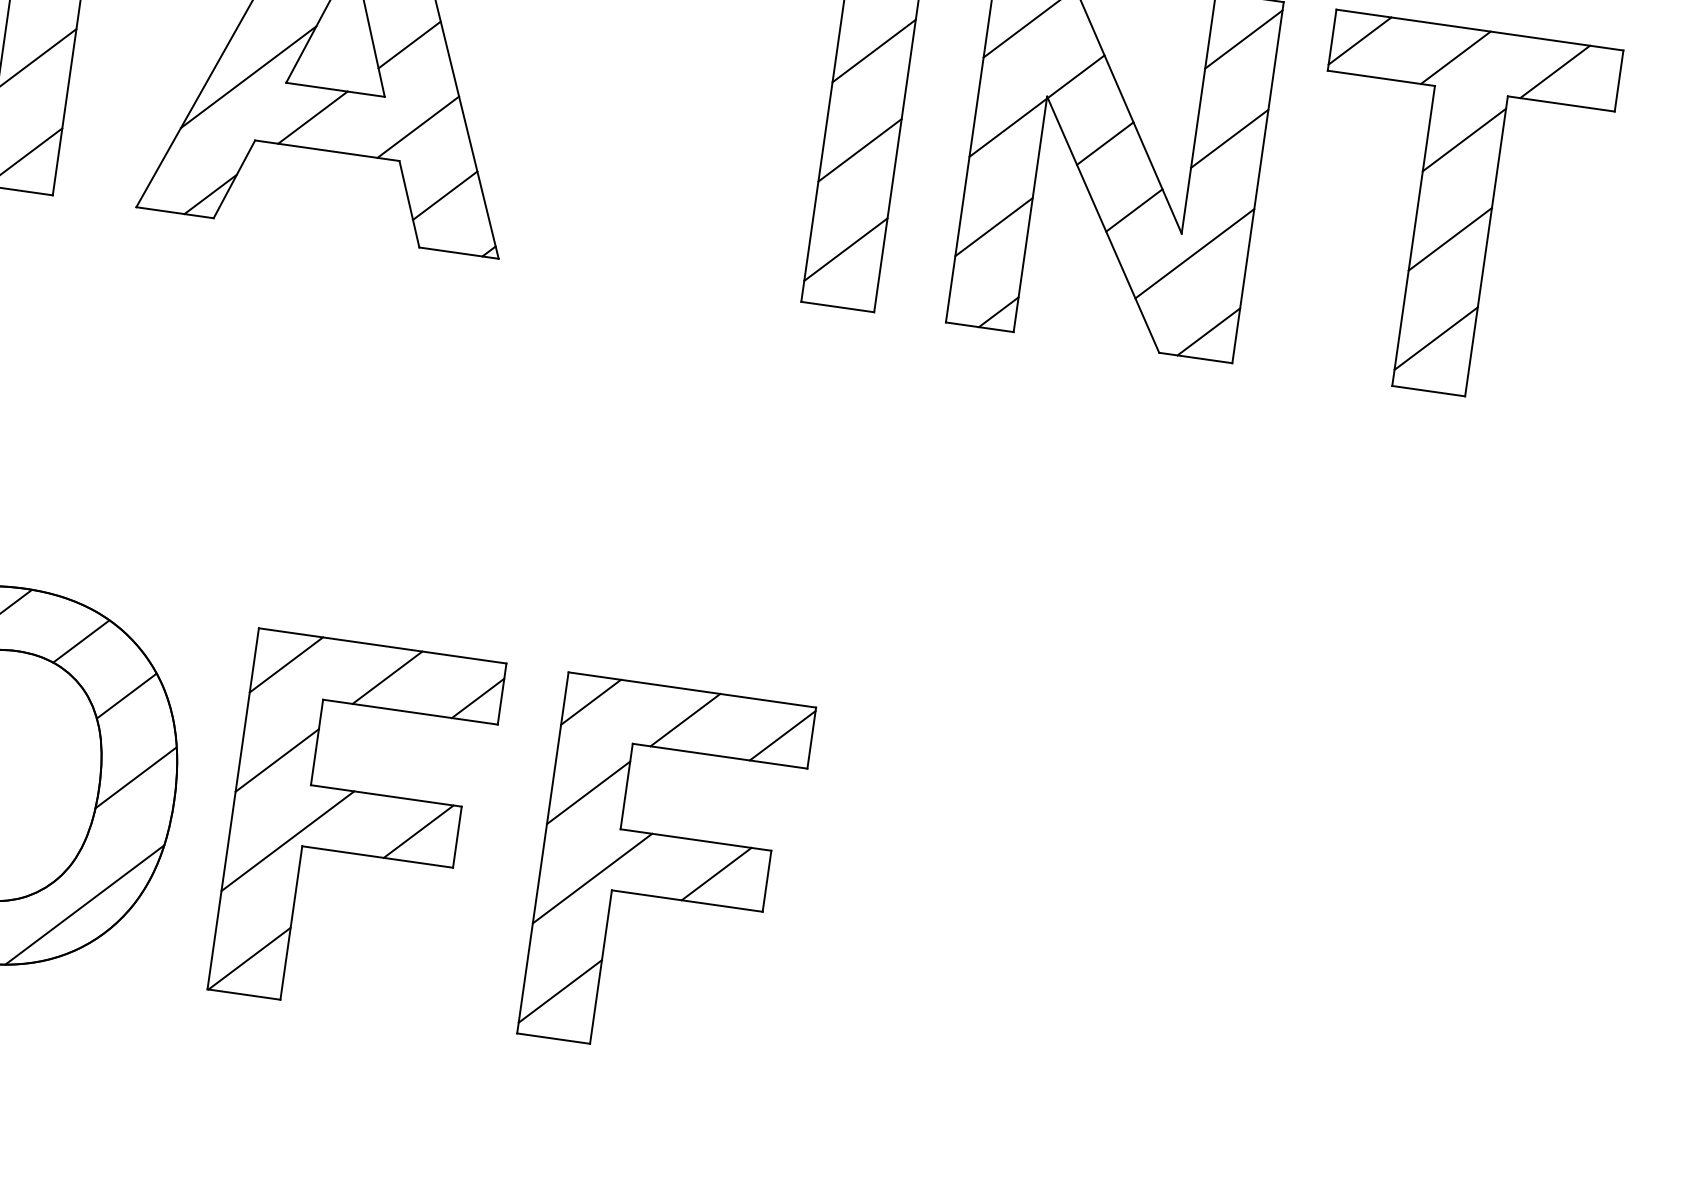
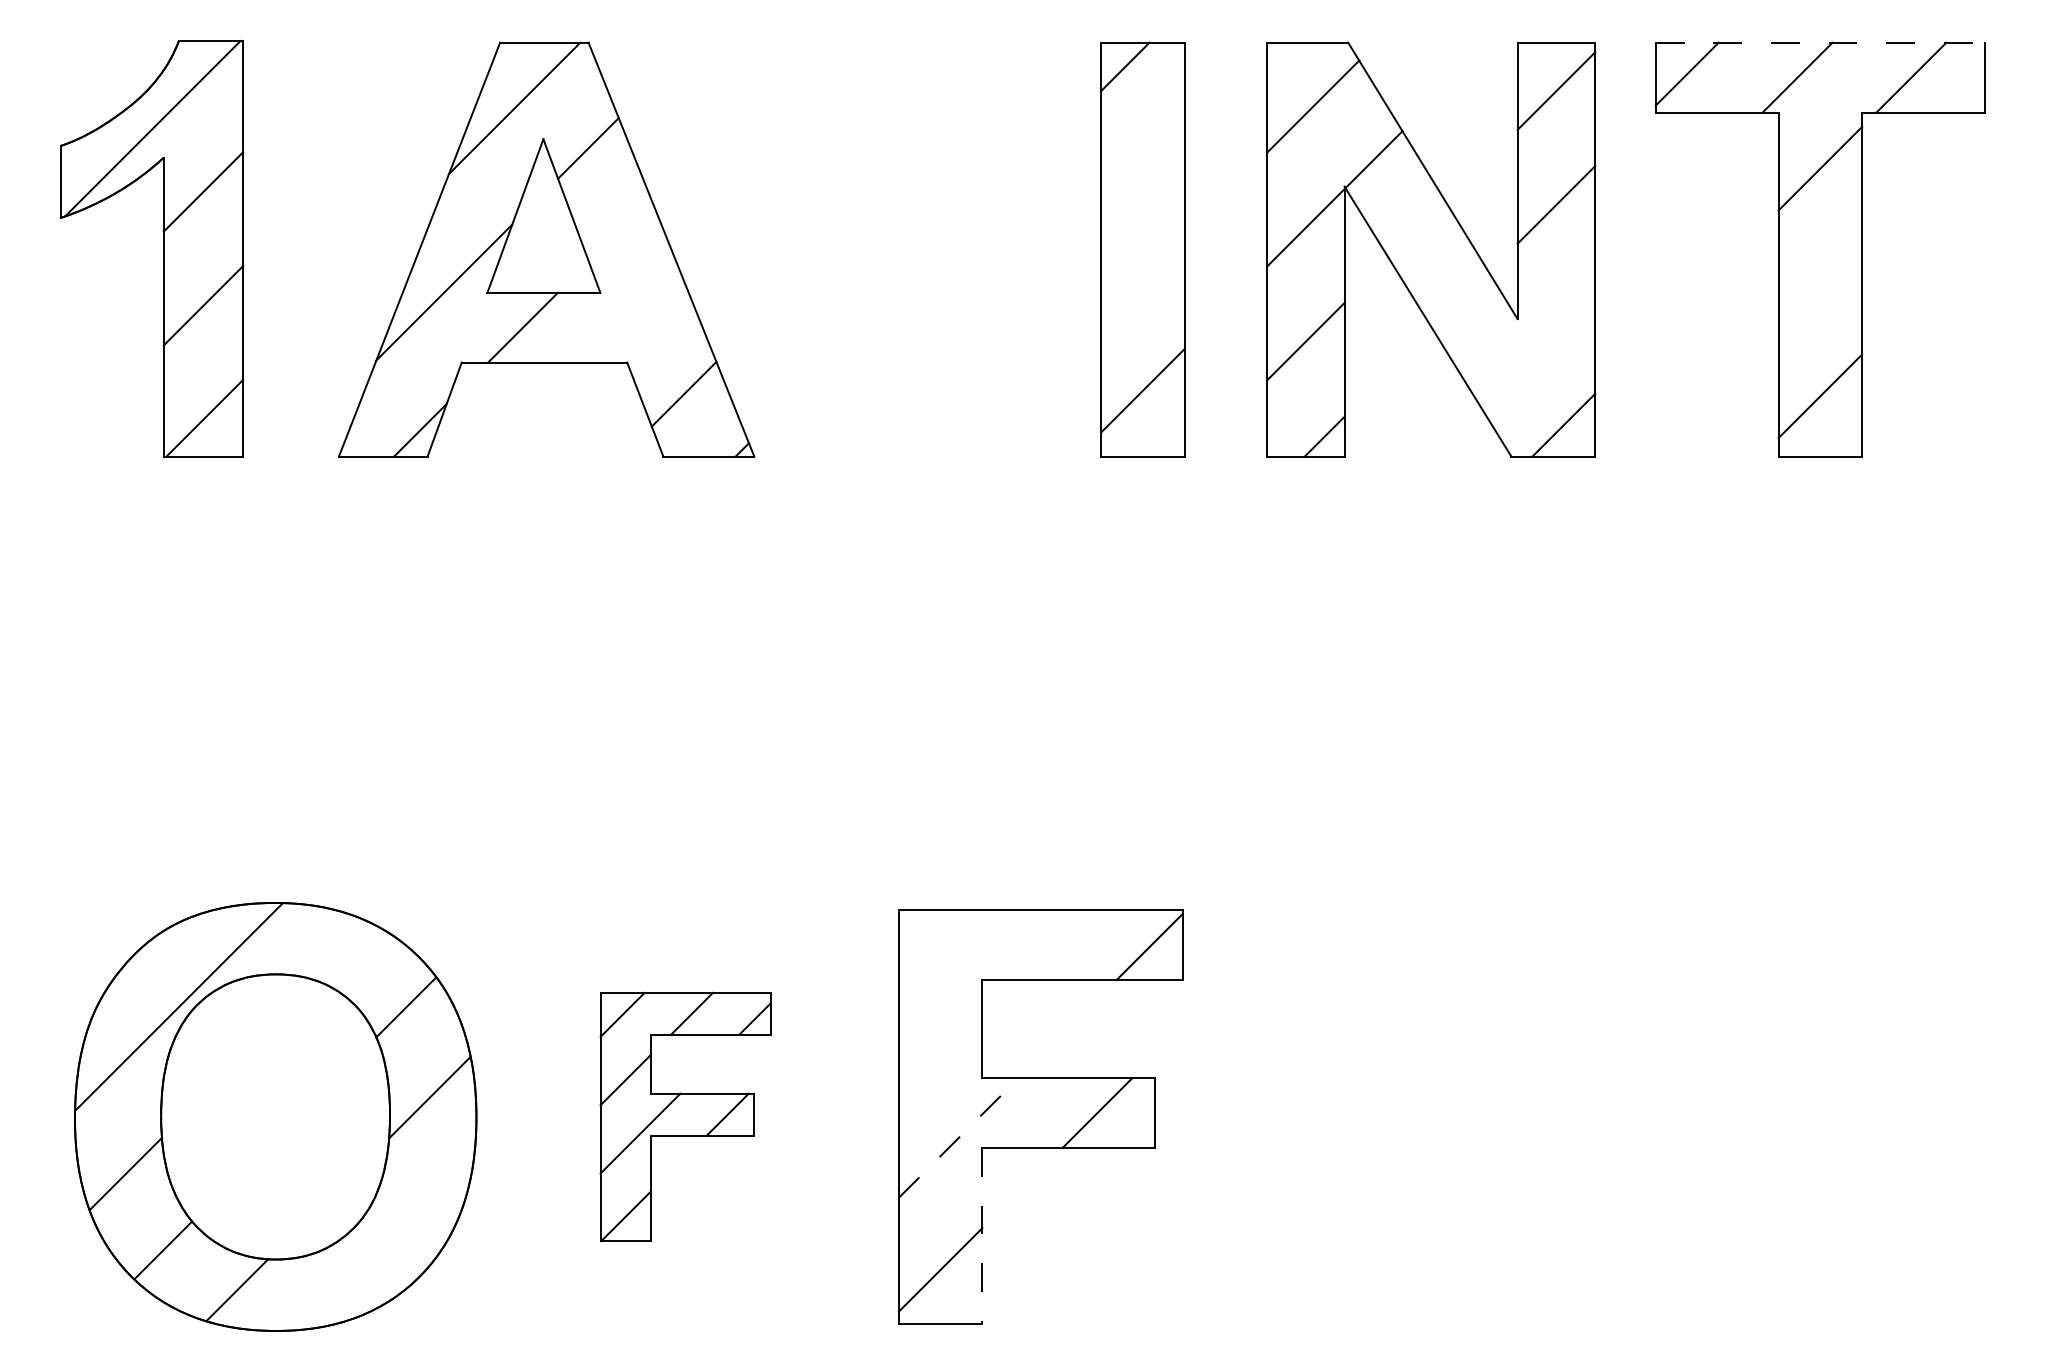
line: (1480, 29) -> (1820, 42), solid -> dashed
line: (409, 44) -> (619, 230), removed
line: (873, 50) -> (1142, 162), removed
line: (417, 127) -> (642, 321), removed
line: (1105, 143) -> (1417, 229), removed
line: (859, 149) -> (1142, 276), removed
line: (1134, 210) -> (1460, 300), removed
line: (1450, 239) -> (1820, 282), removed
line: (1194, 253) -> (1535, 339), removed
line: (81, 640) -> (346, 952), removed
line: (590, 702) -> (928, 940), removed
line: (685, 720) -> (1037, 945), removed
line: (588, 792) -> (940, 1041), removed
part: (356, 825) -> (685, 1116), size x0.6
line: (592, 878) -> (958, 1137), solid -> dashed
line: (84, 904) -> (392, 1248), removed
line: (601, 966) -> (982, 1235), solid -> dashed

